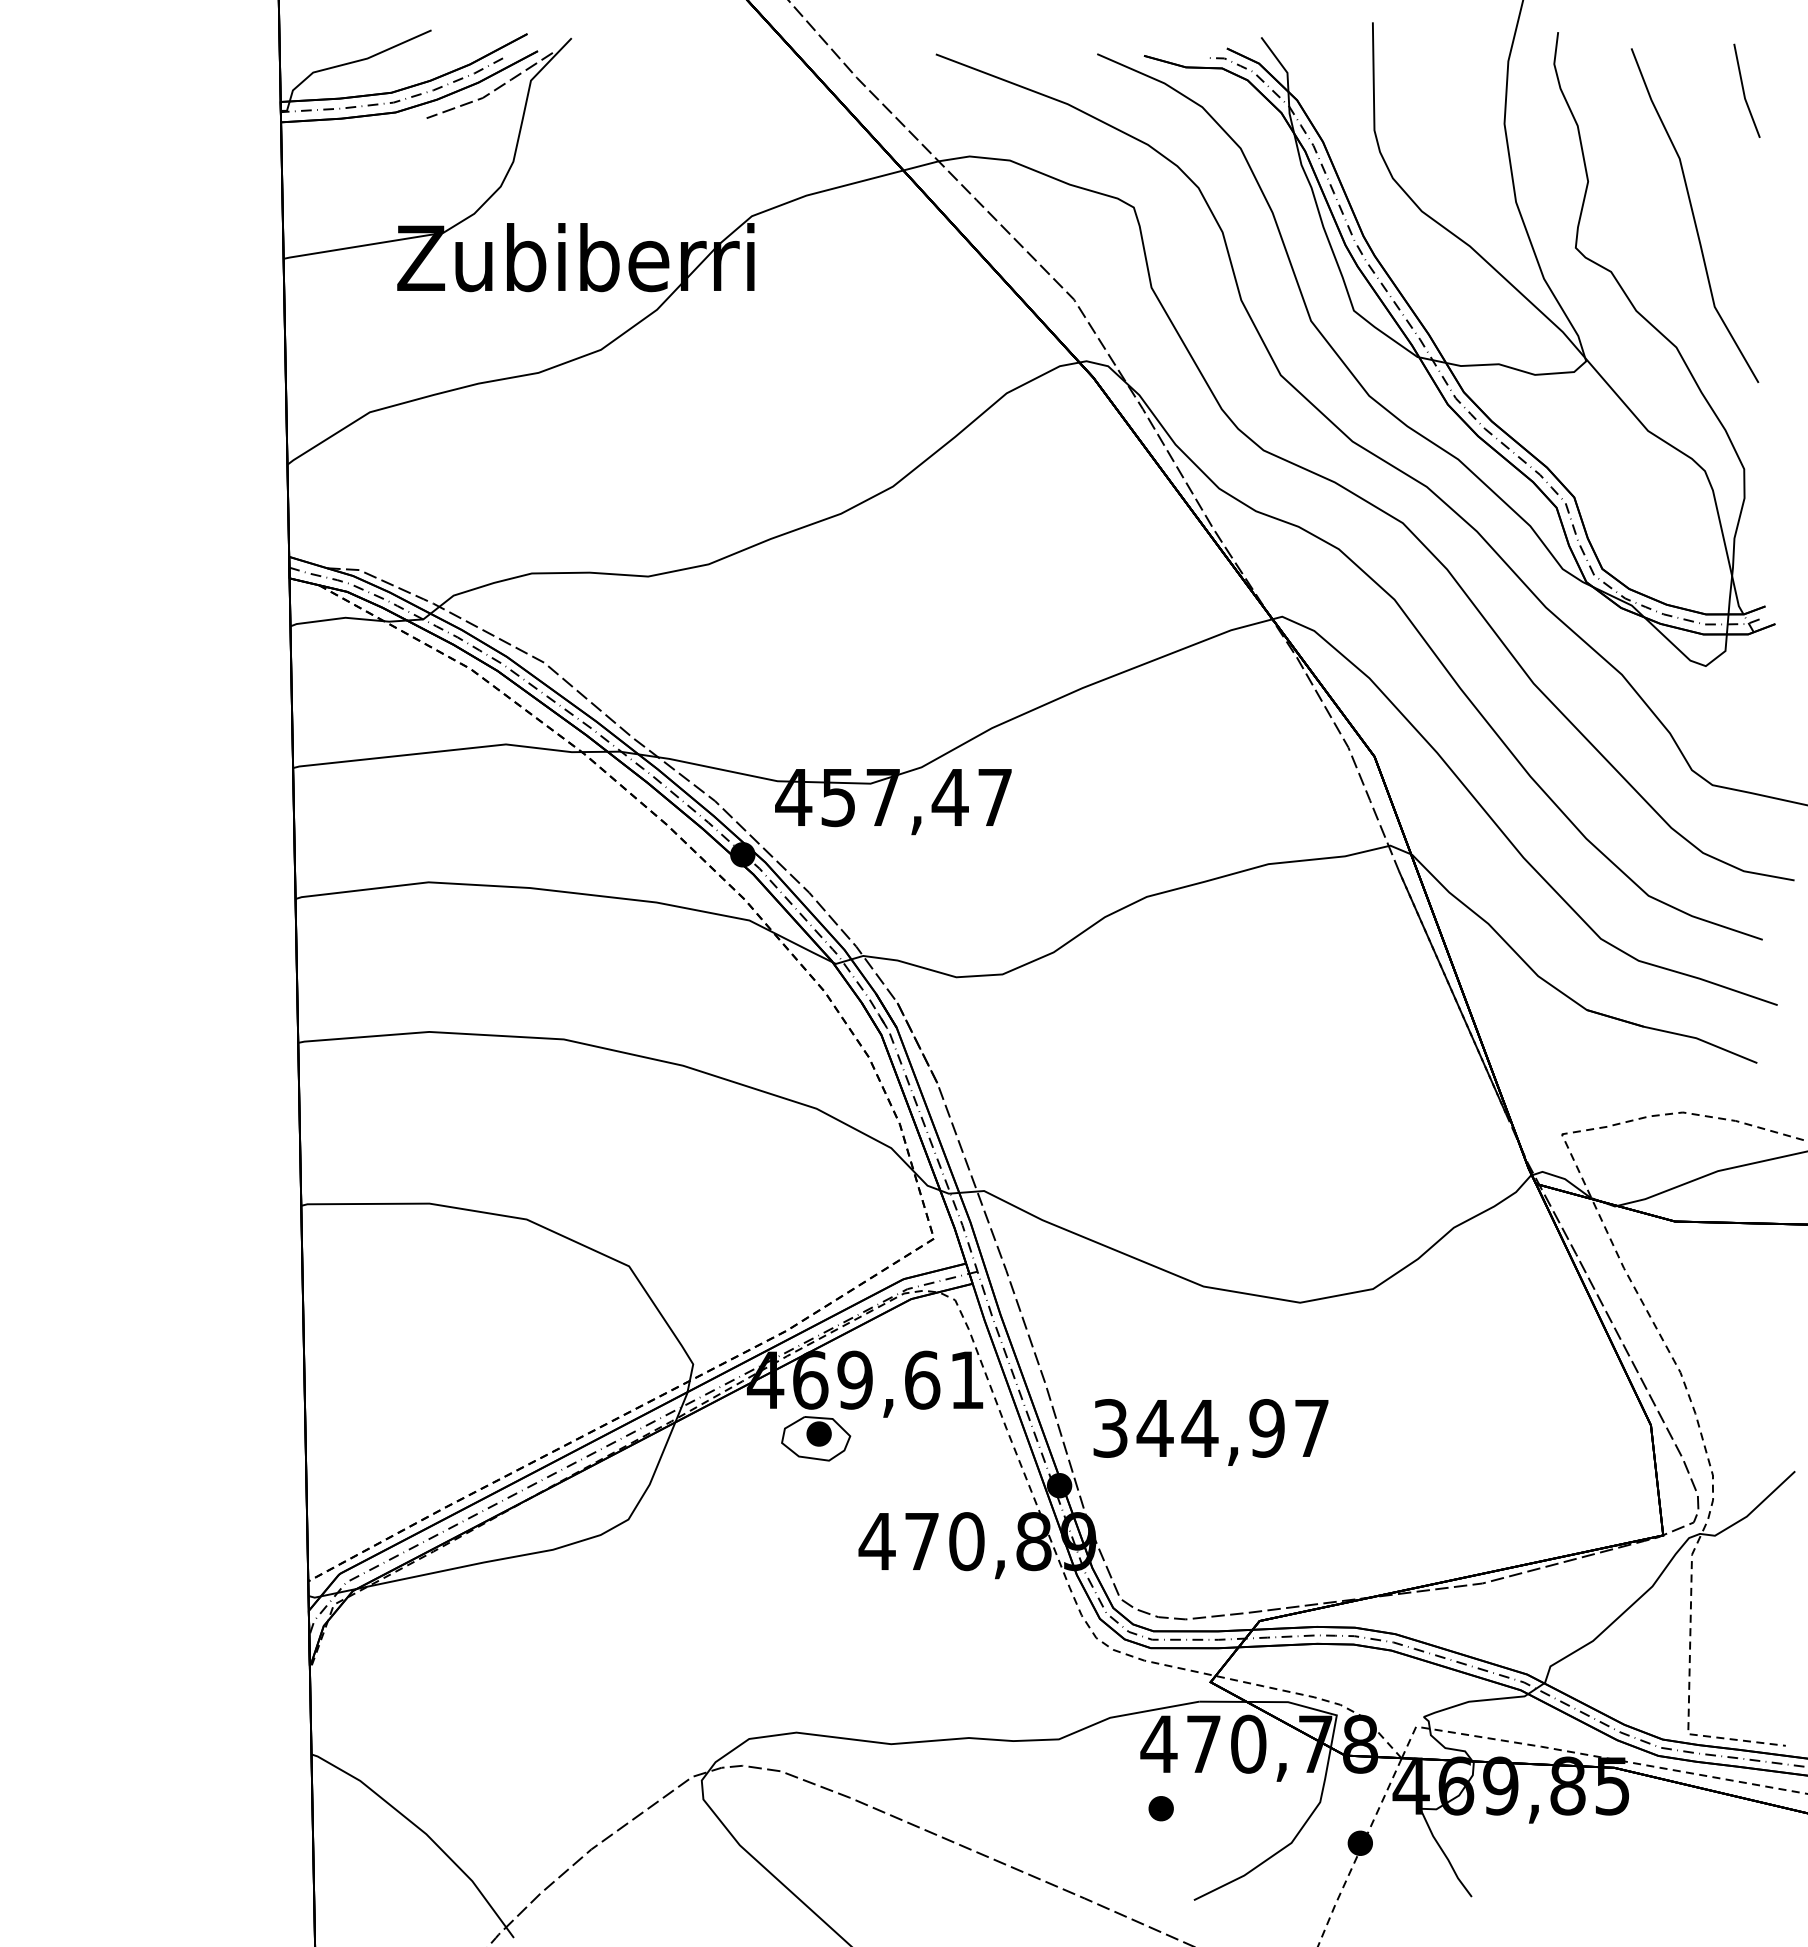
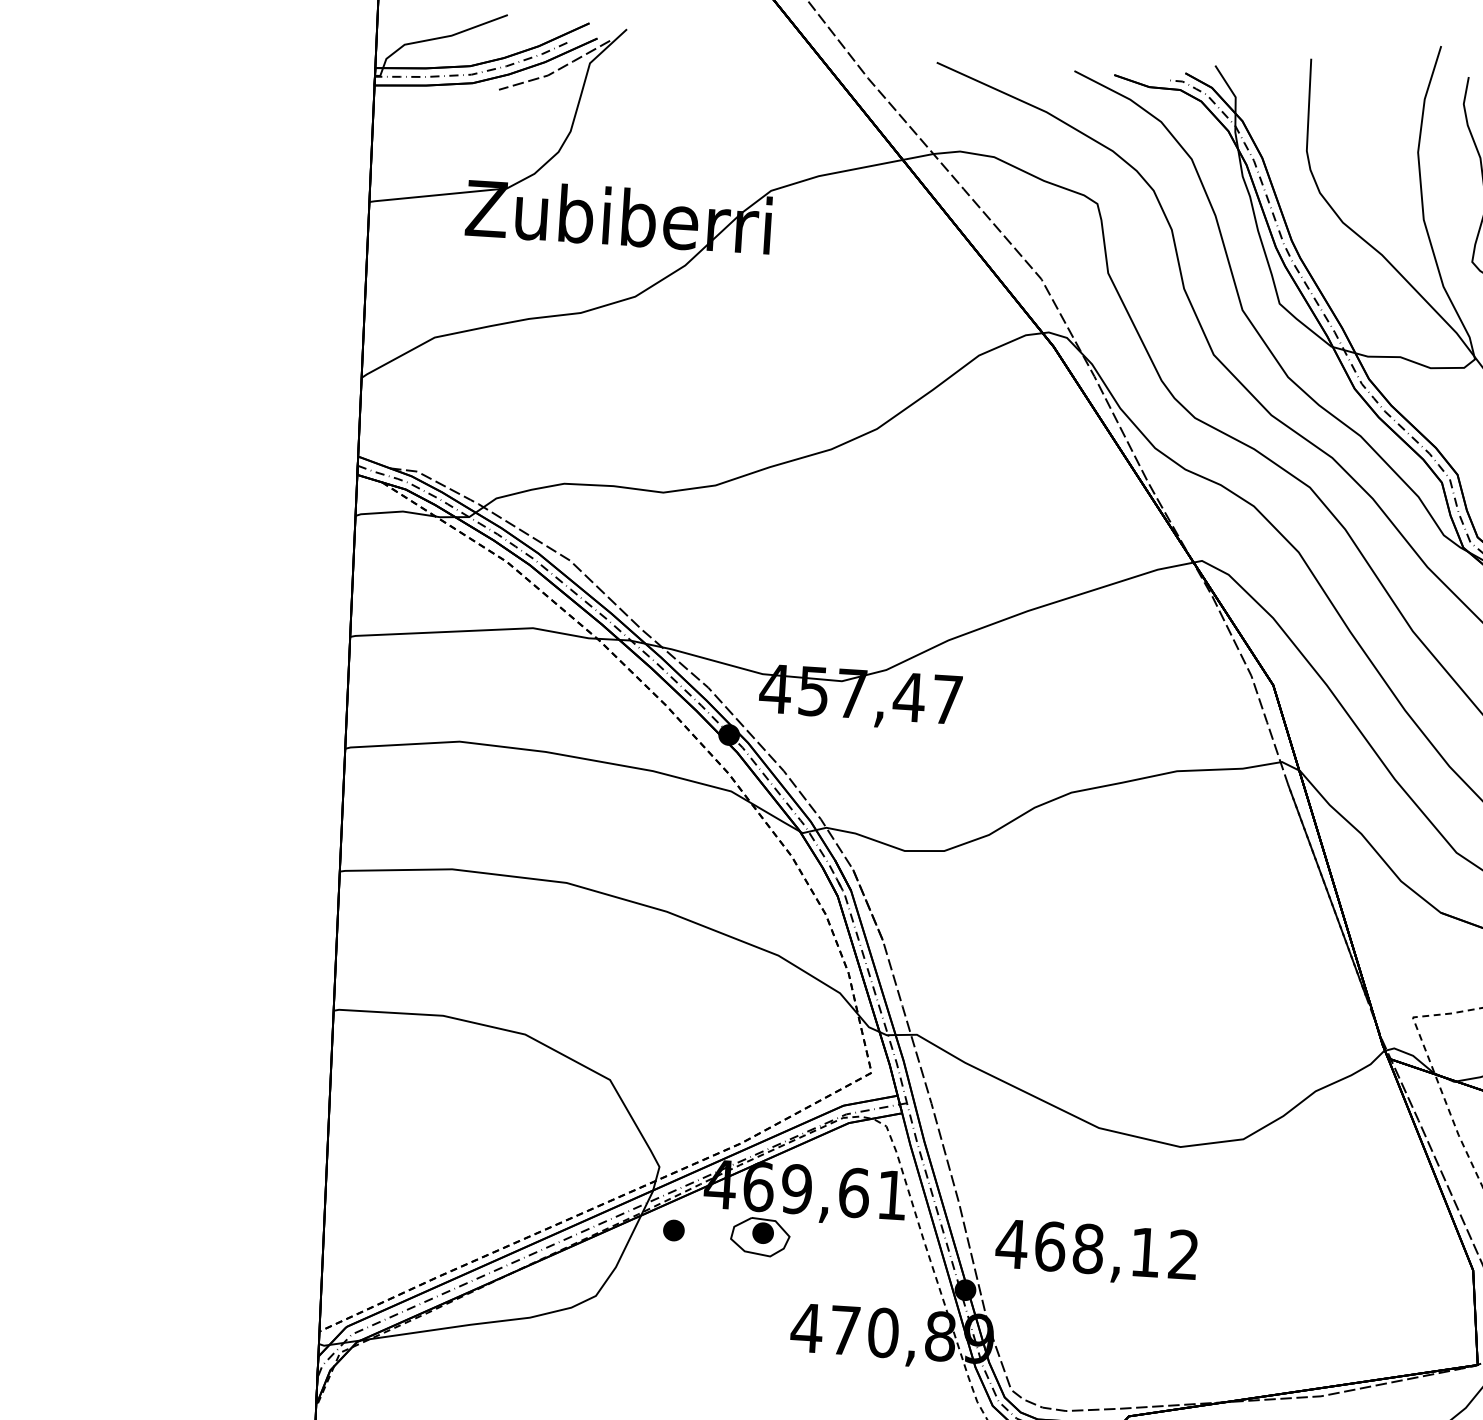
text: (1209, 1428) -> (1096, 1249), 344,97 -> 468,12
part: (714, 1437) -> (673, 1230), added

